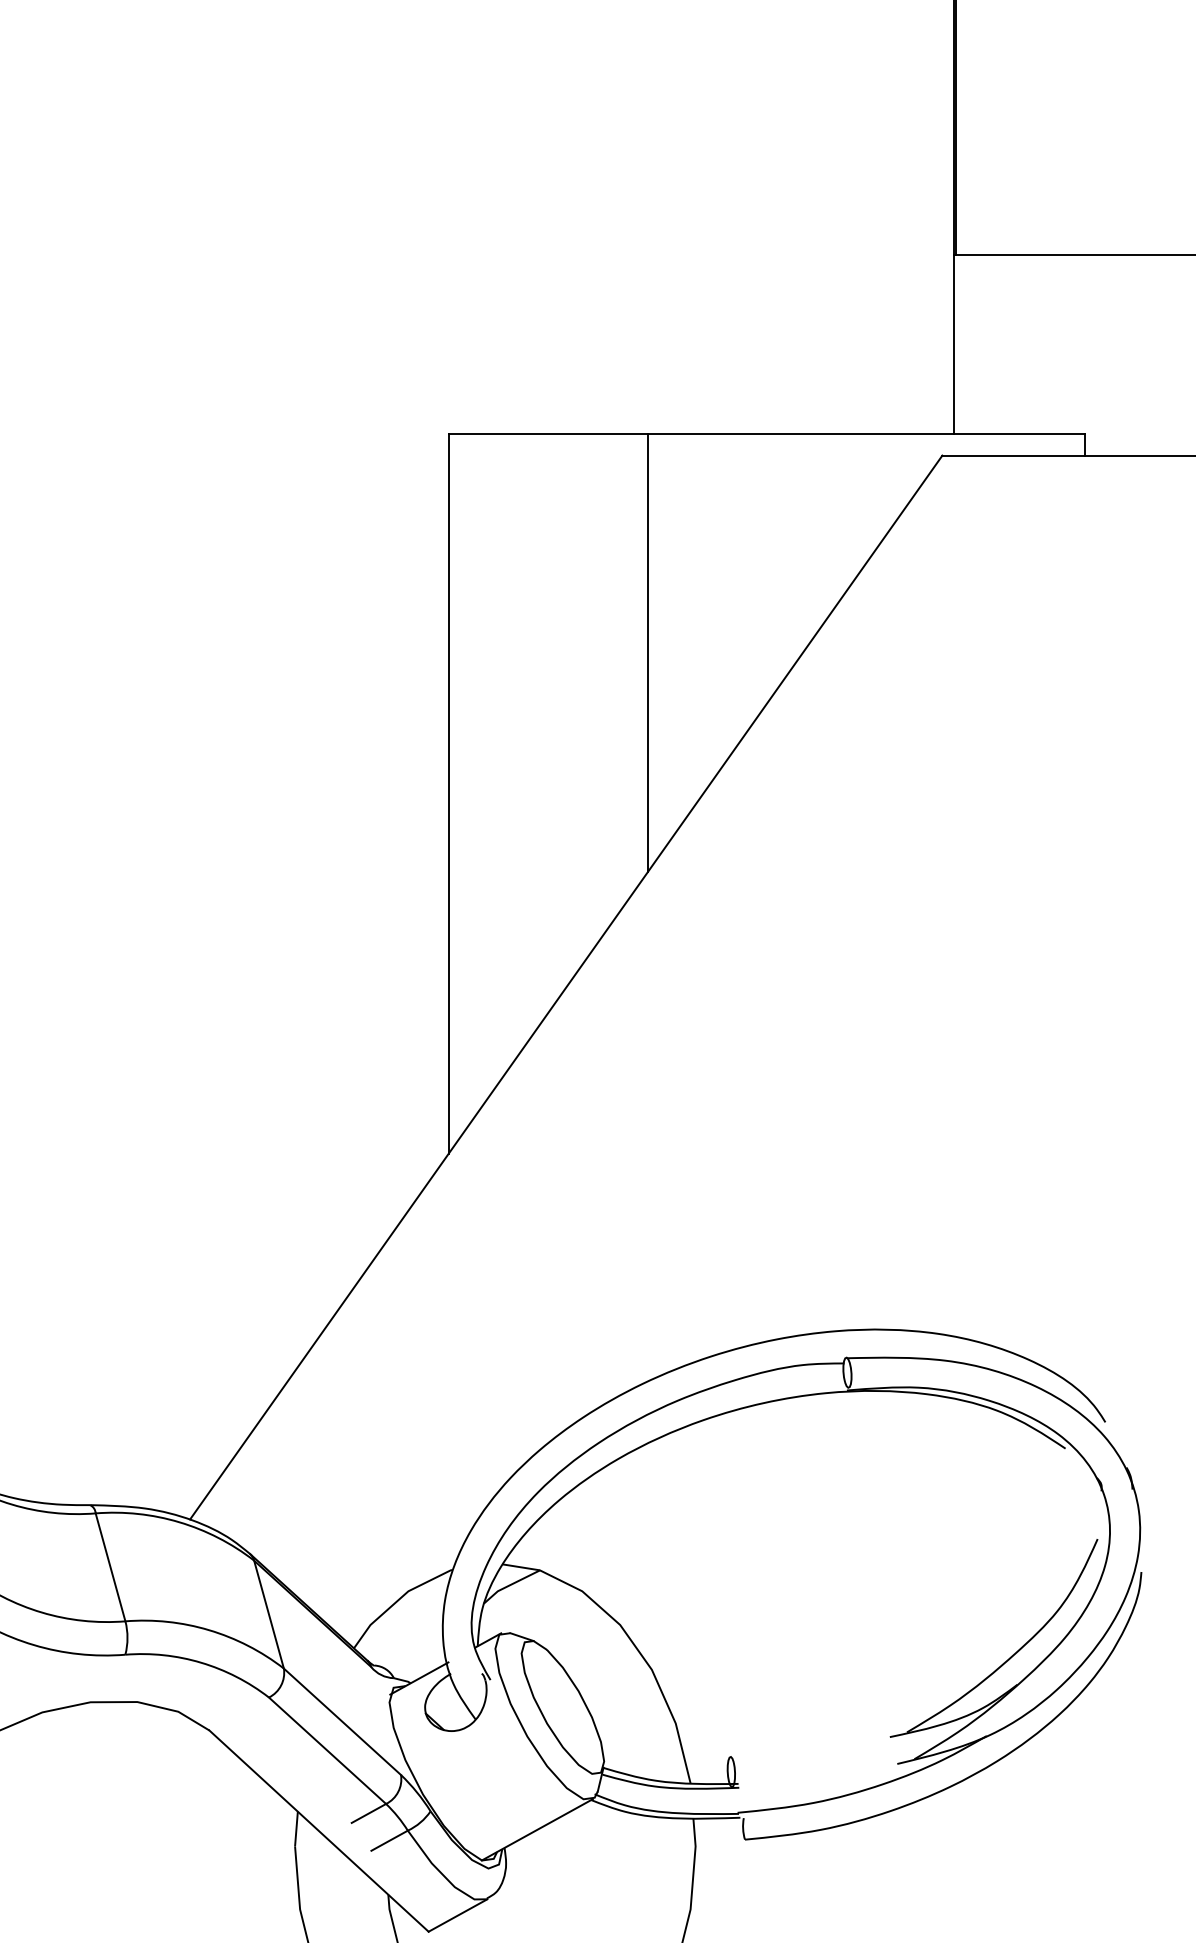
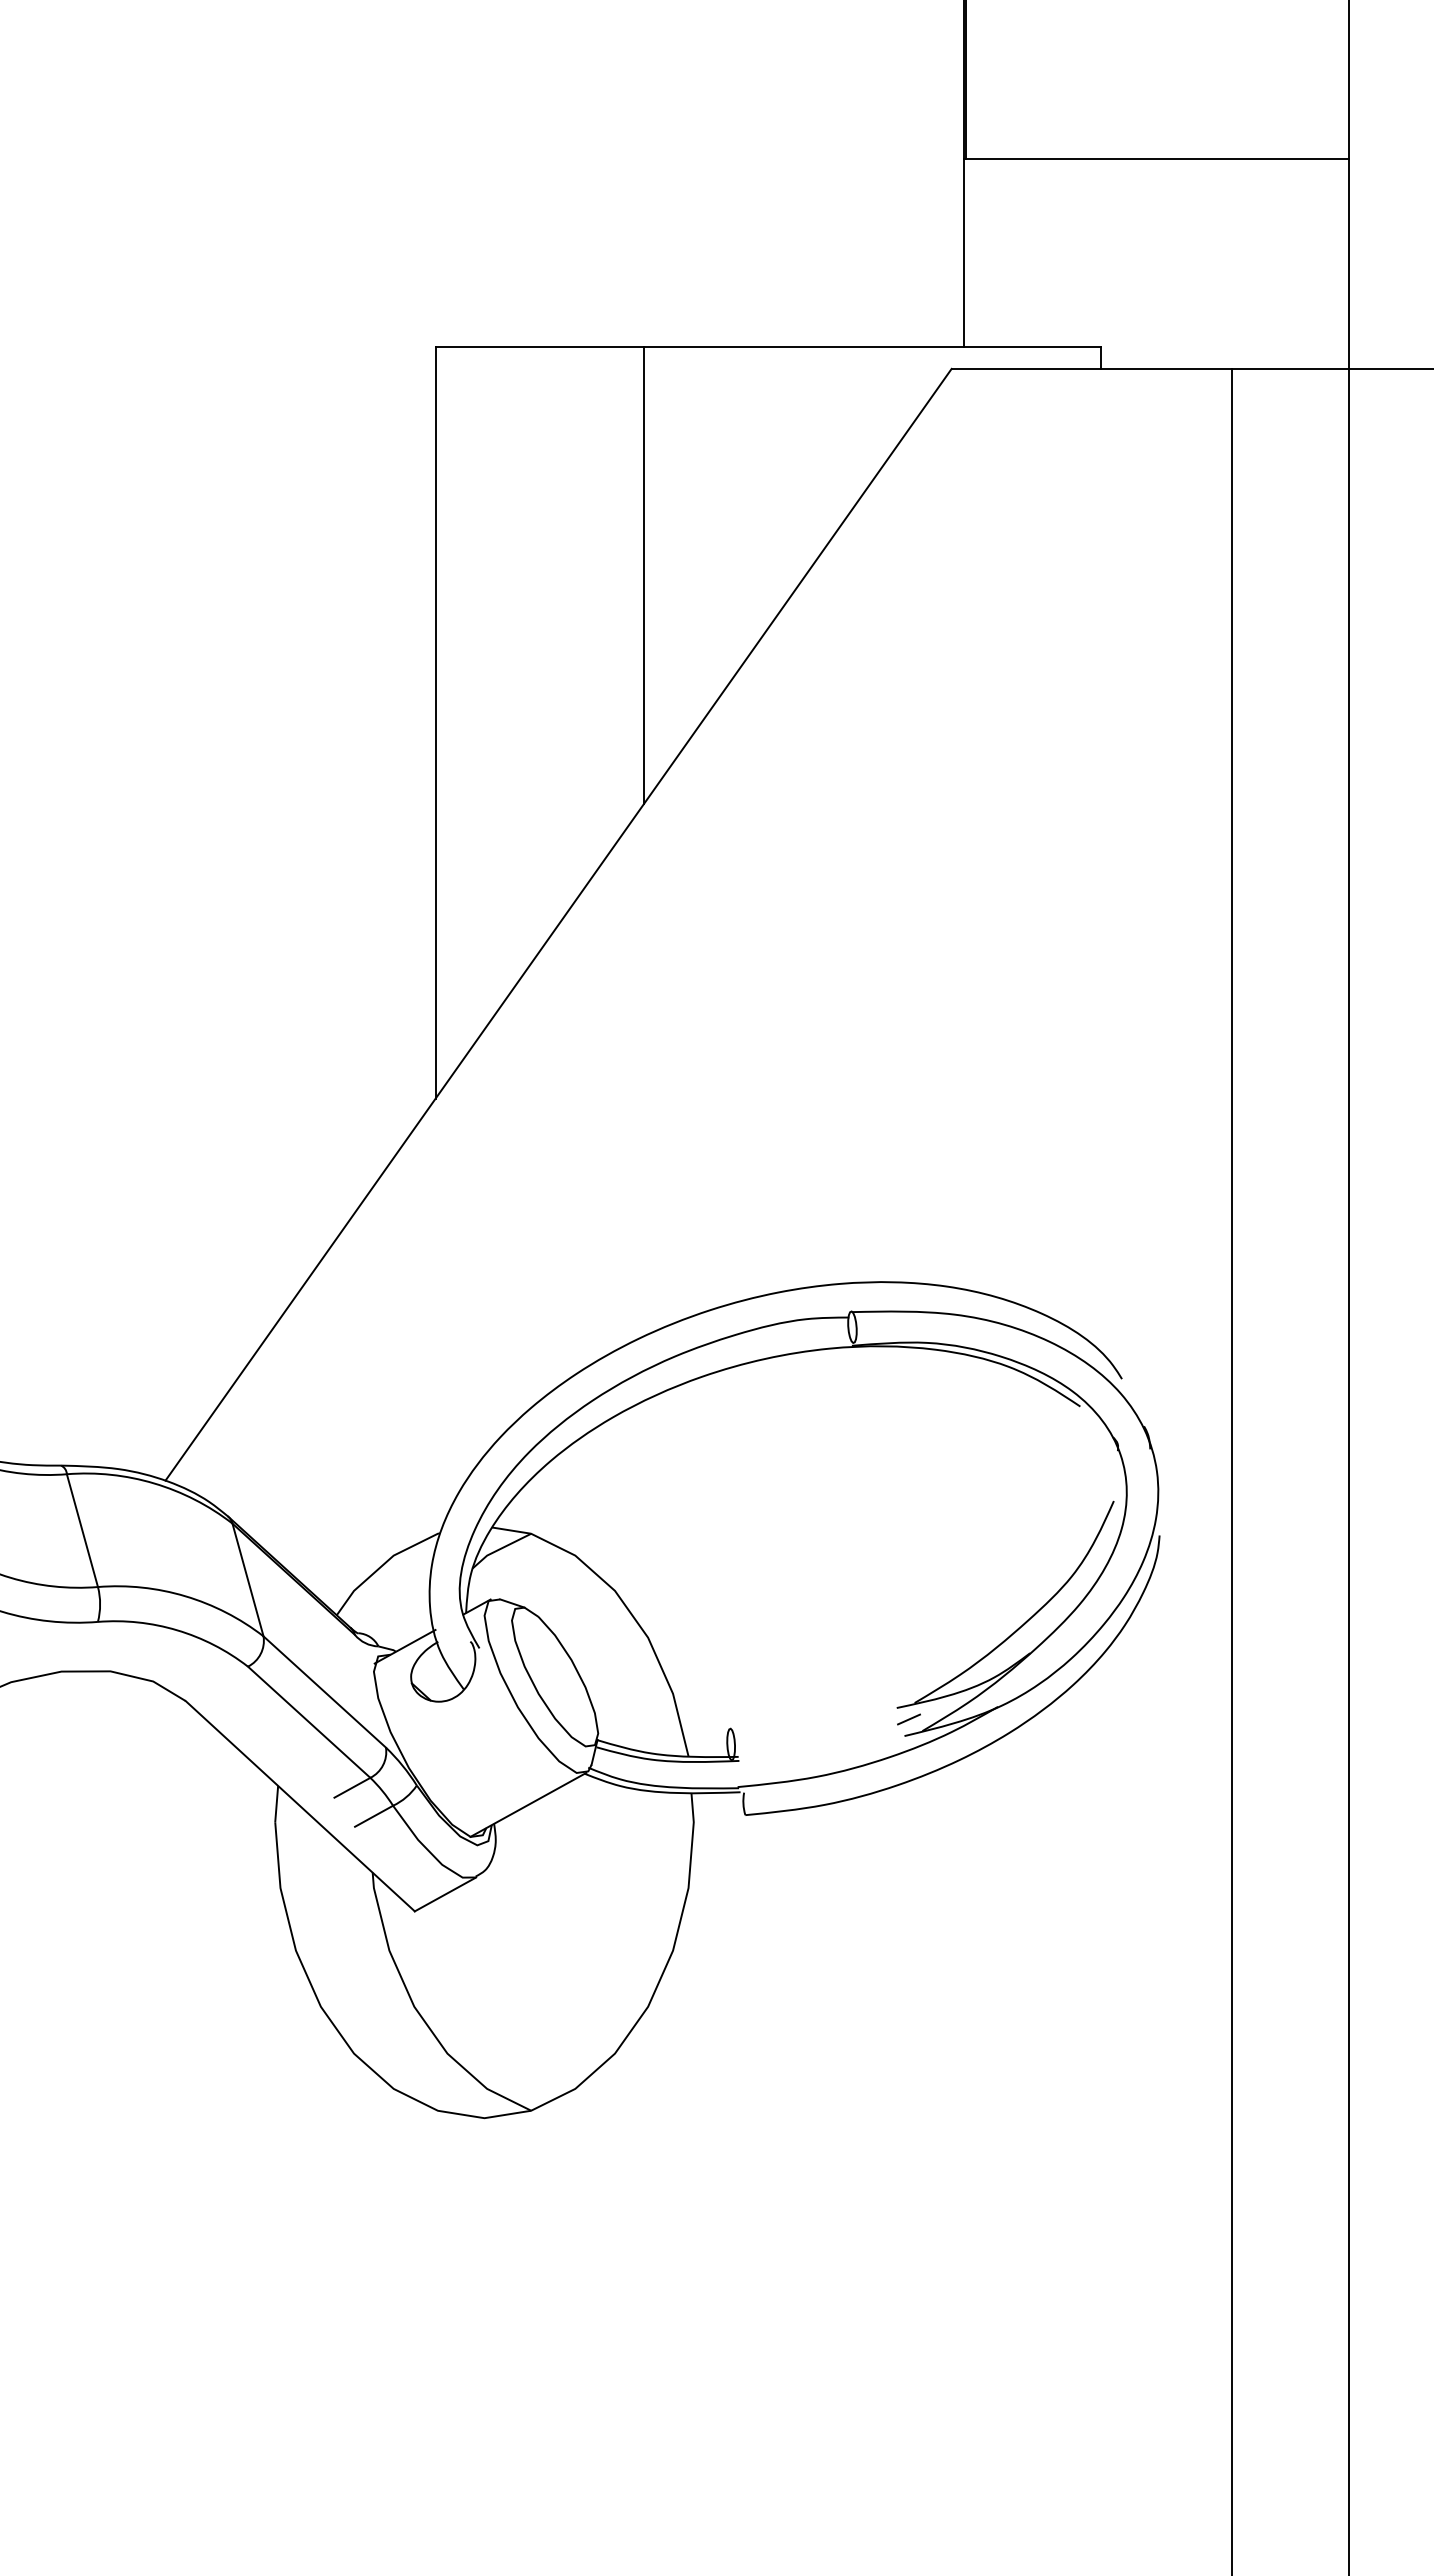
line: (902, 1748) -> (909, 1719), added

